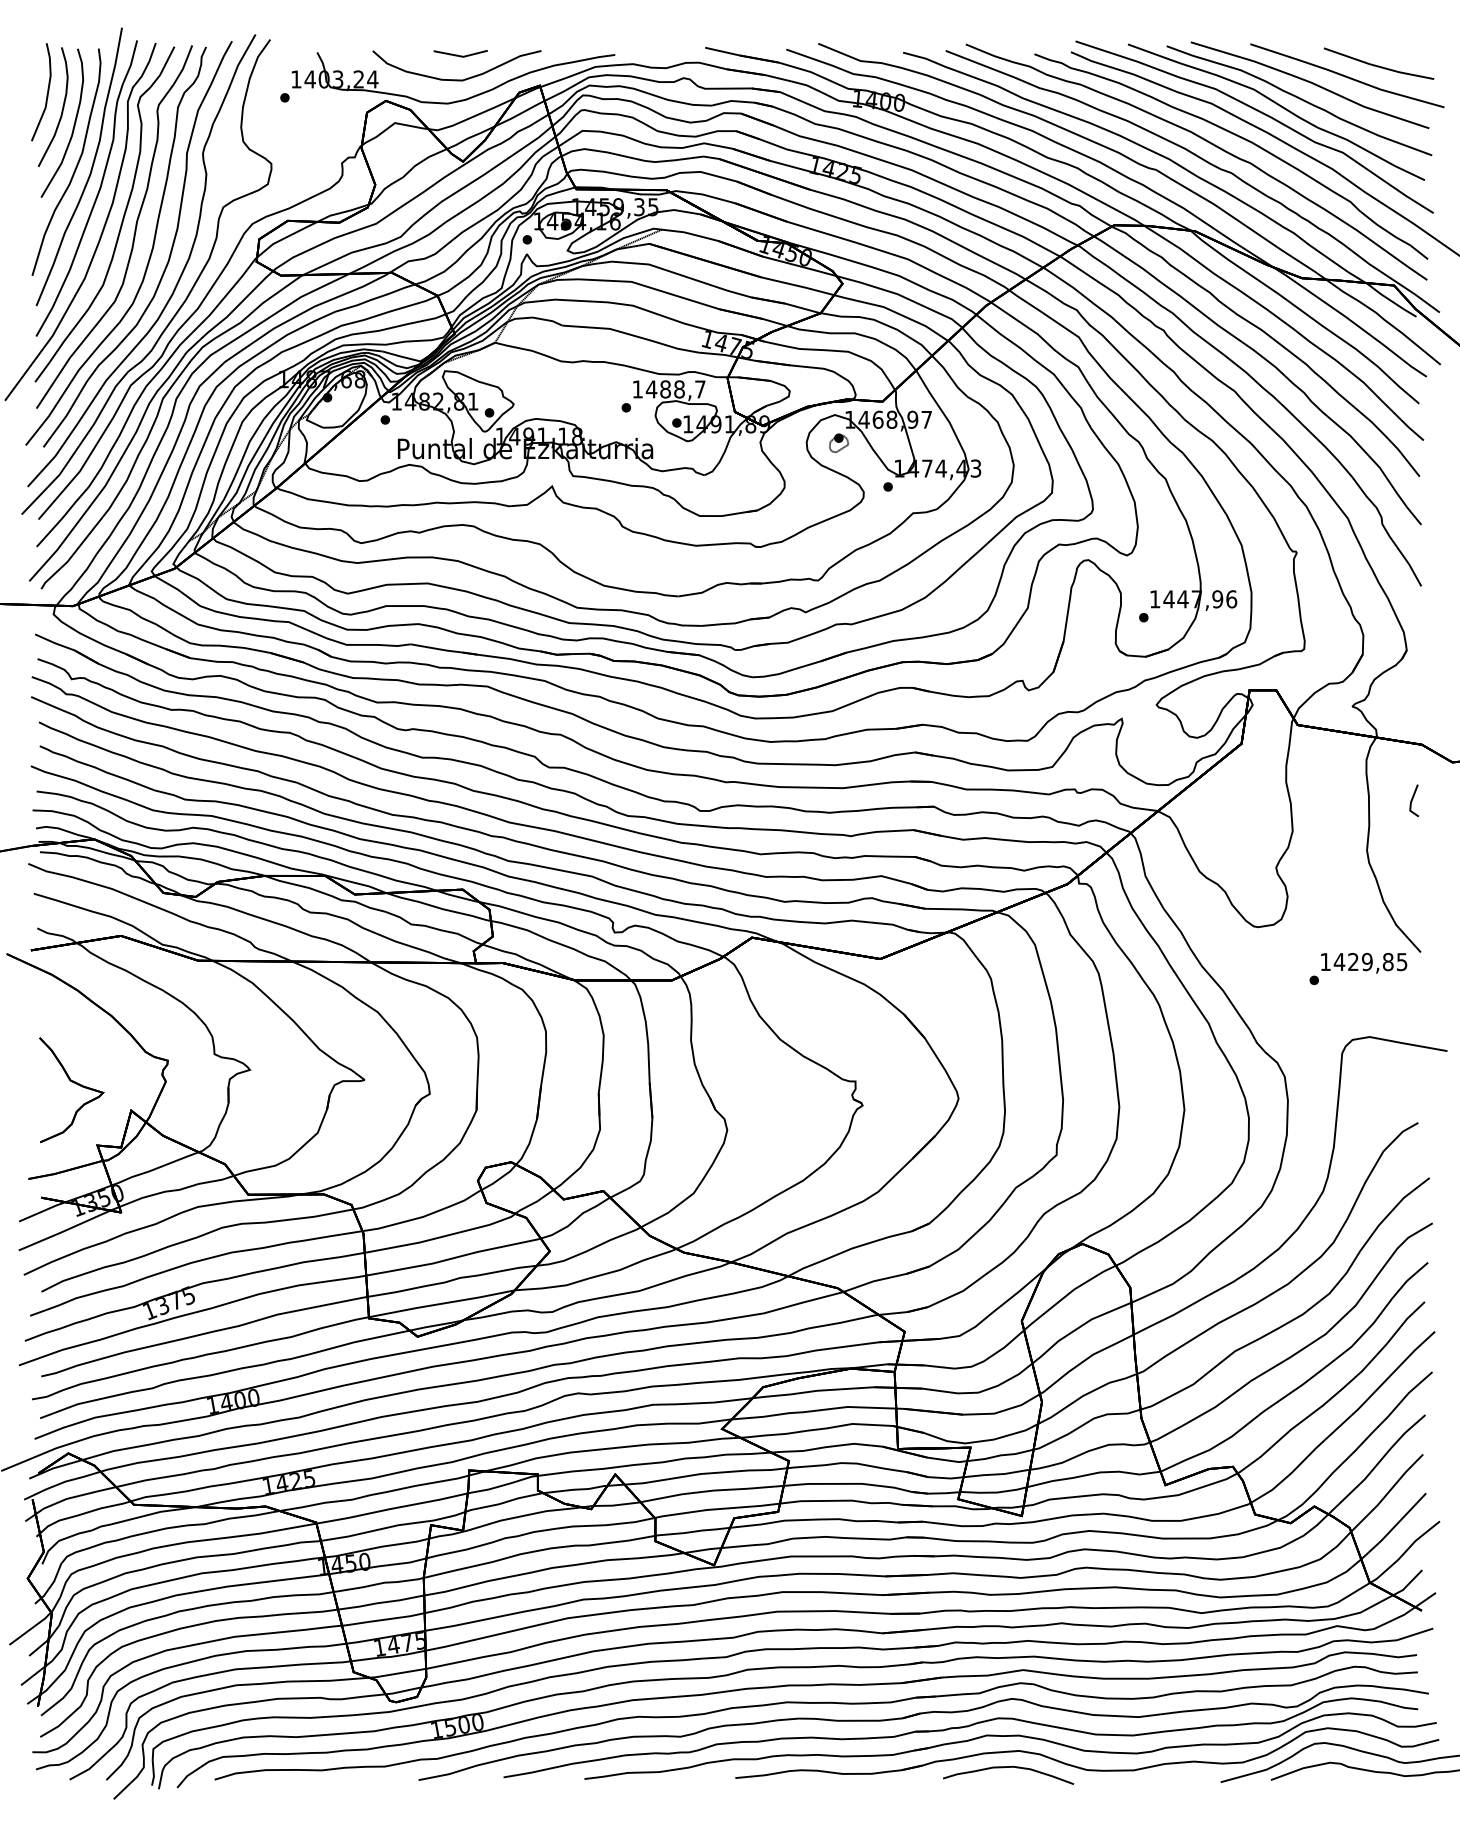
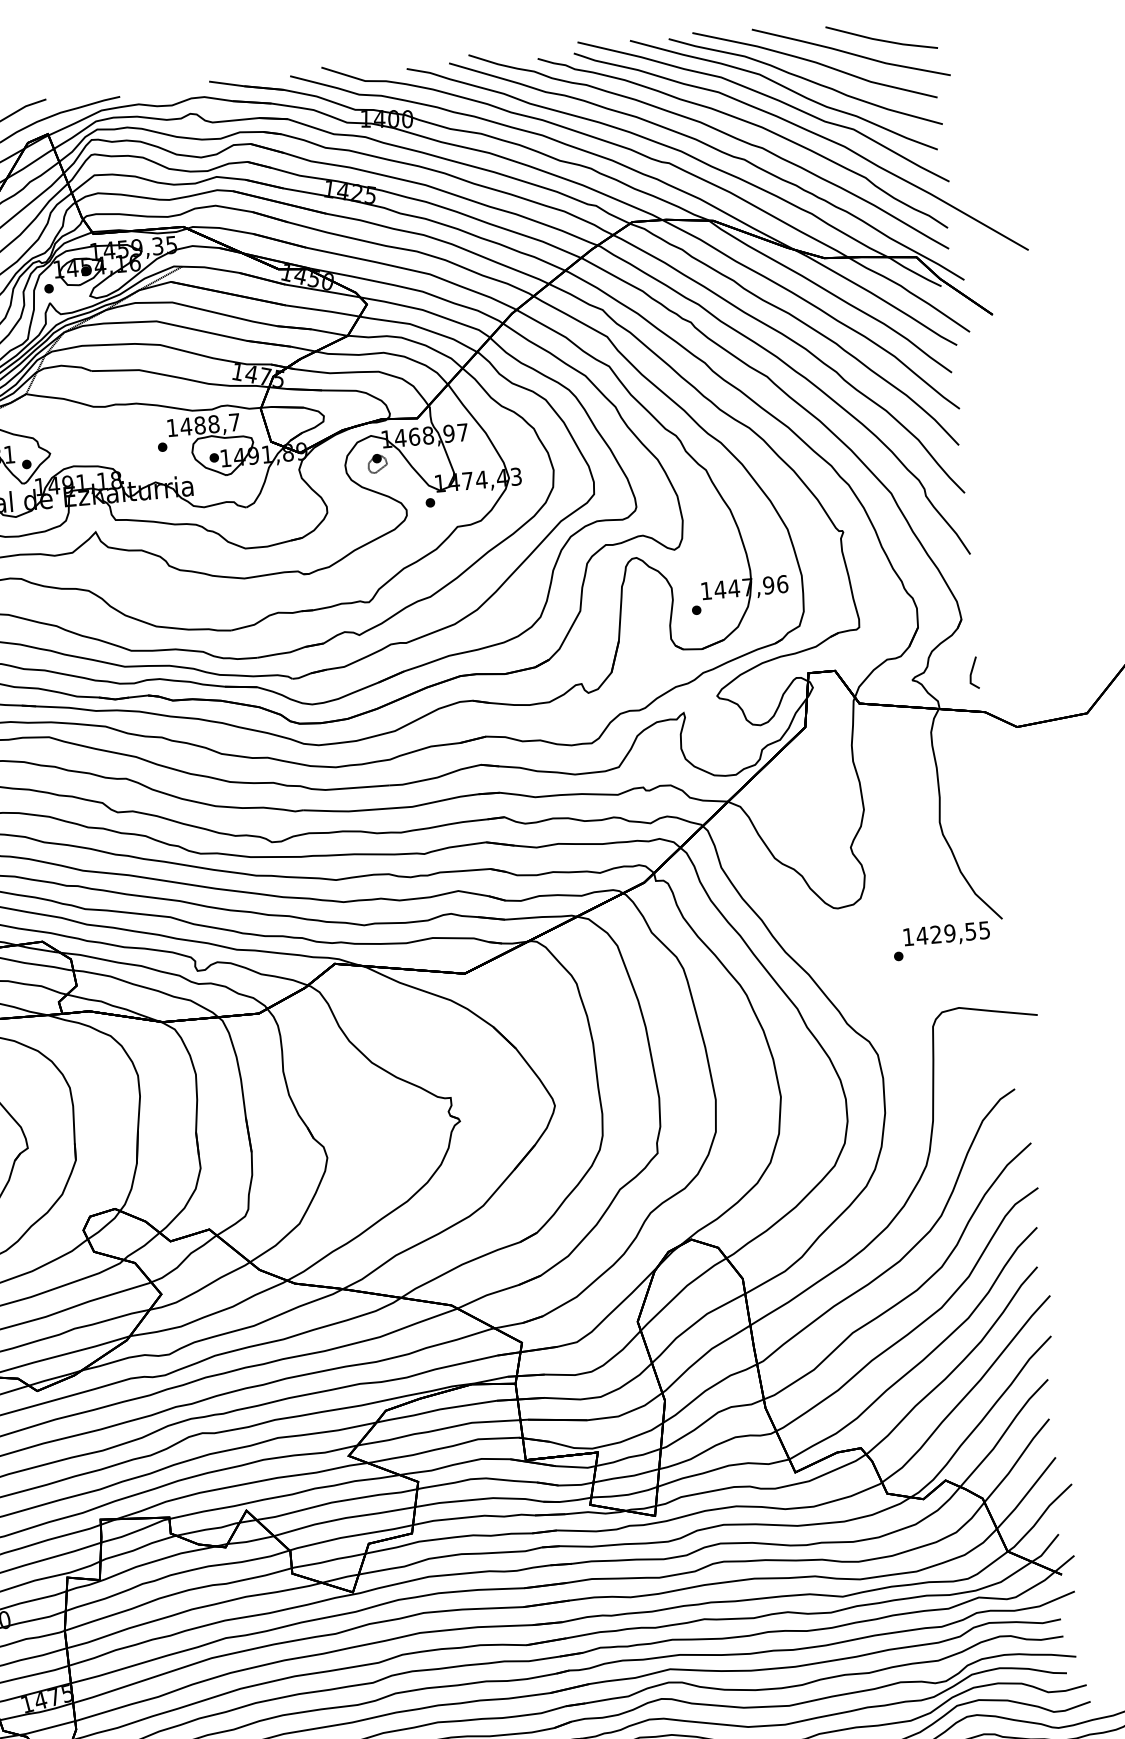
line: (1413, 799) -> (972, 671), moved
text: (1387, 961) -> (969, 931), 1429,85 -> 1429,55

